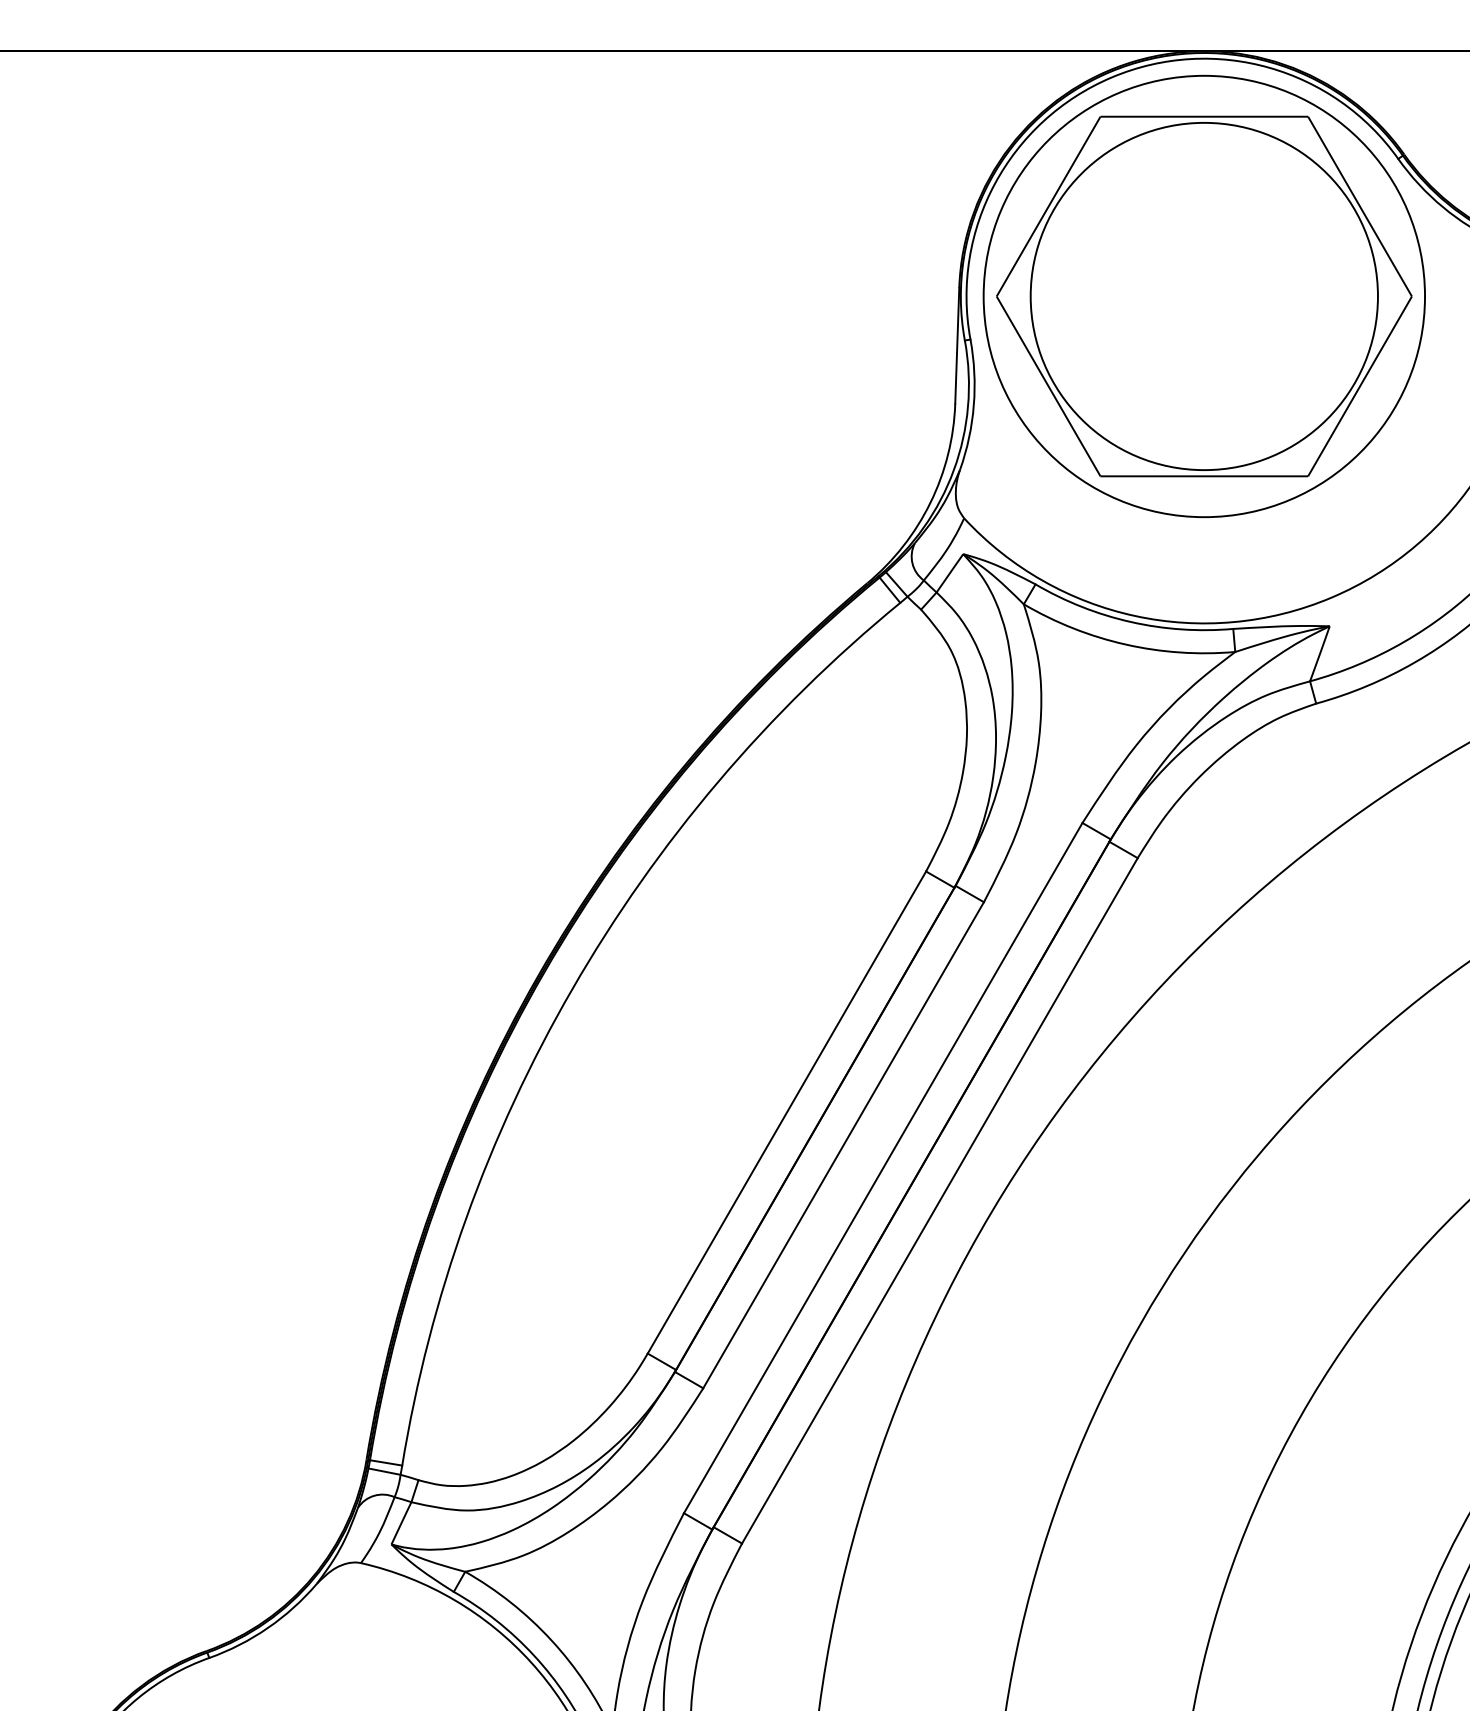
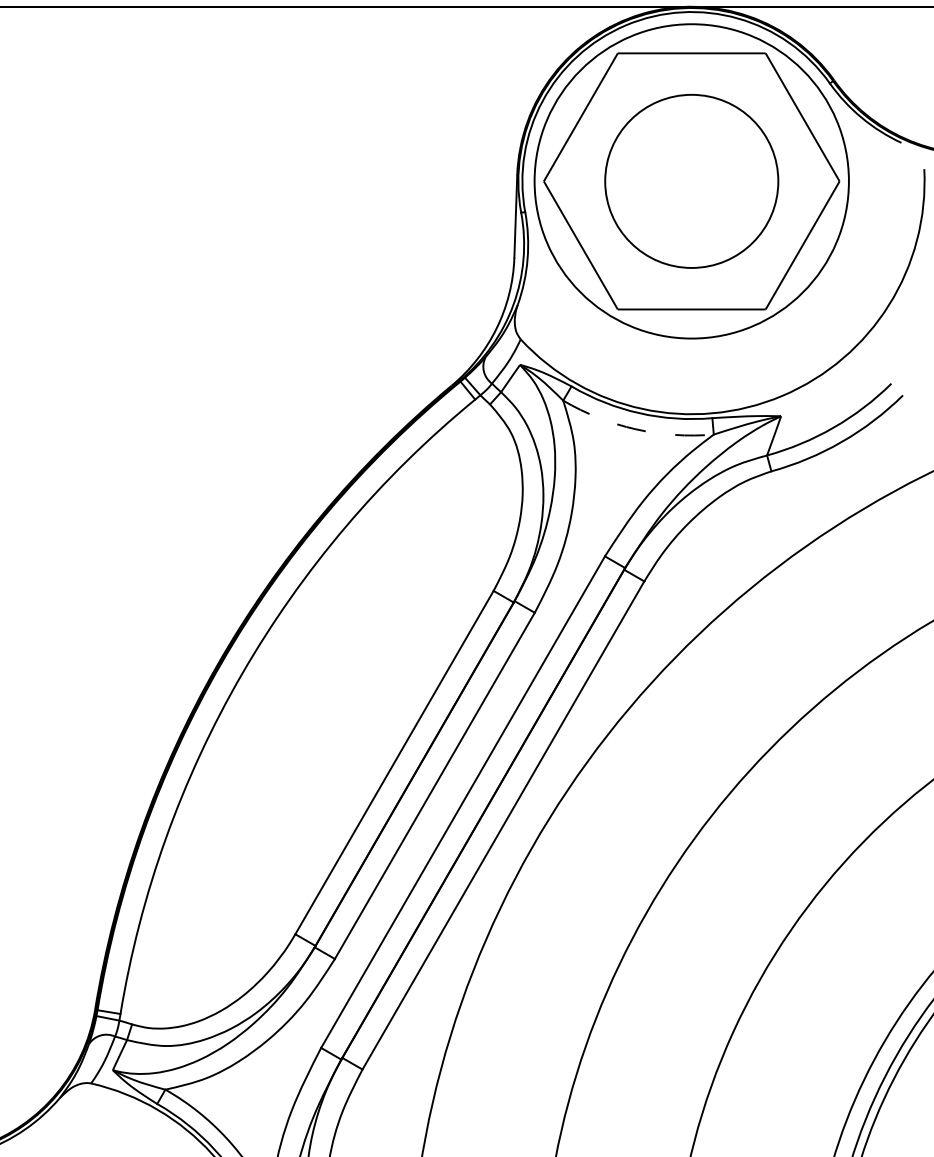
circle: (1203, 296) -> (691, 181), size x0.7
arc: (1125, 644) -> (635, 429), solid -> dashed

